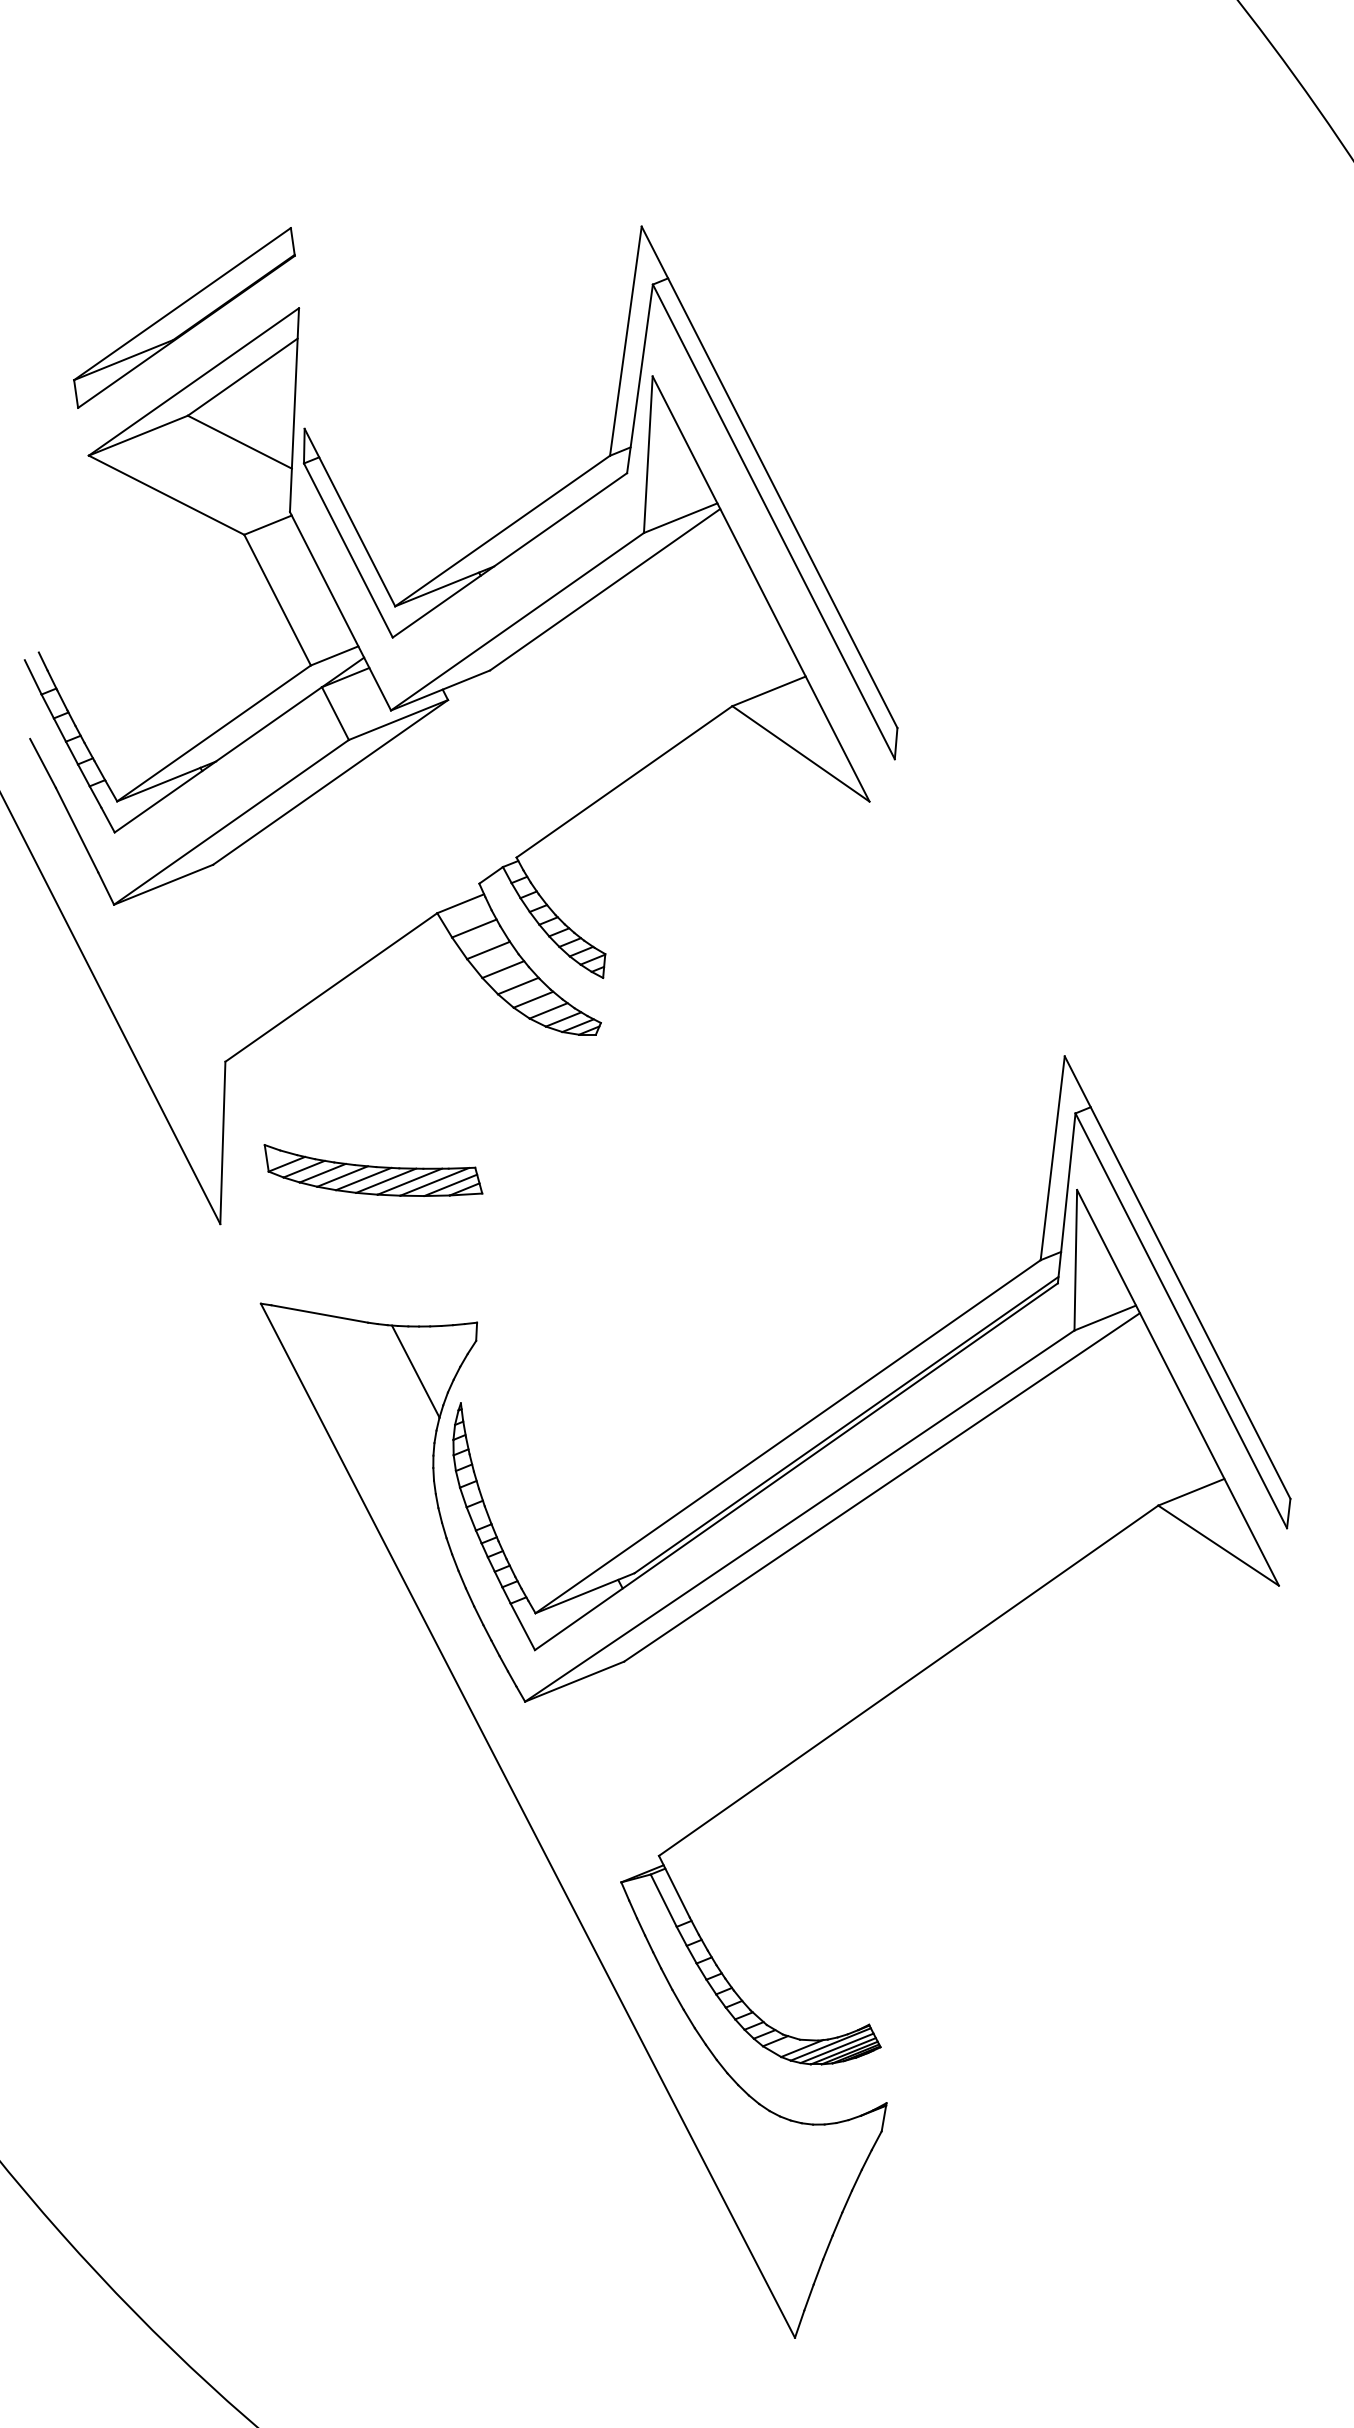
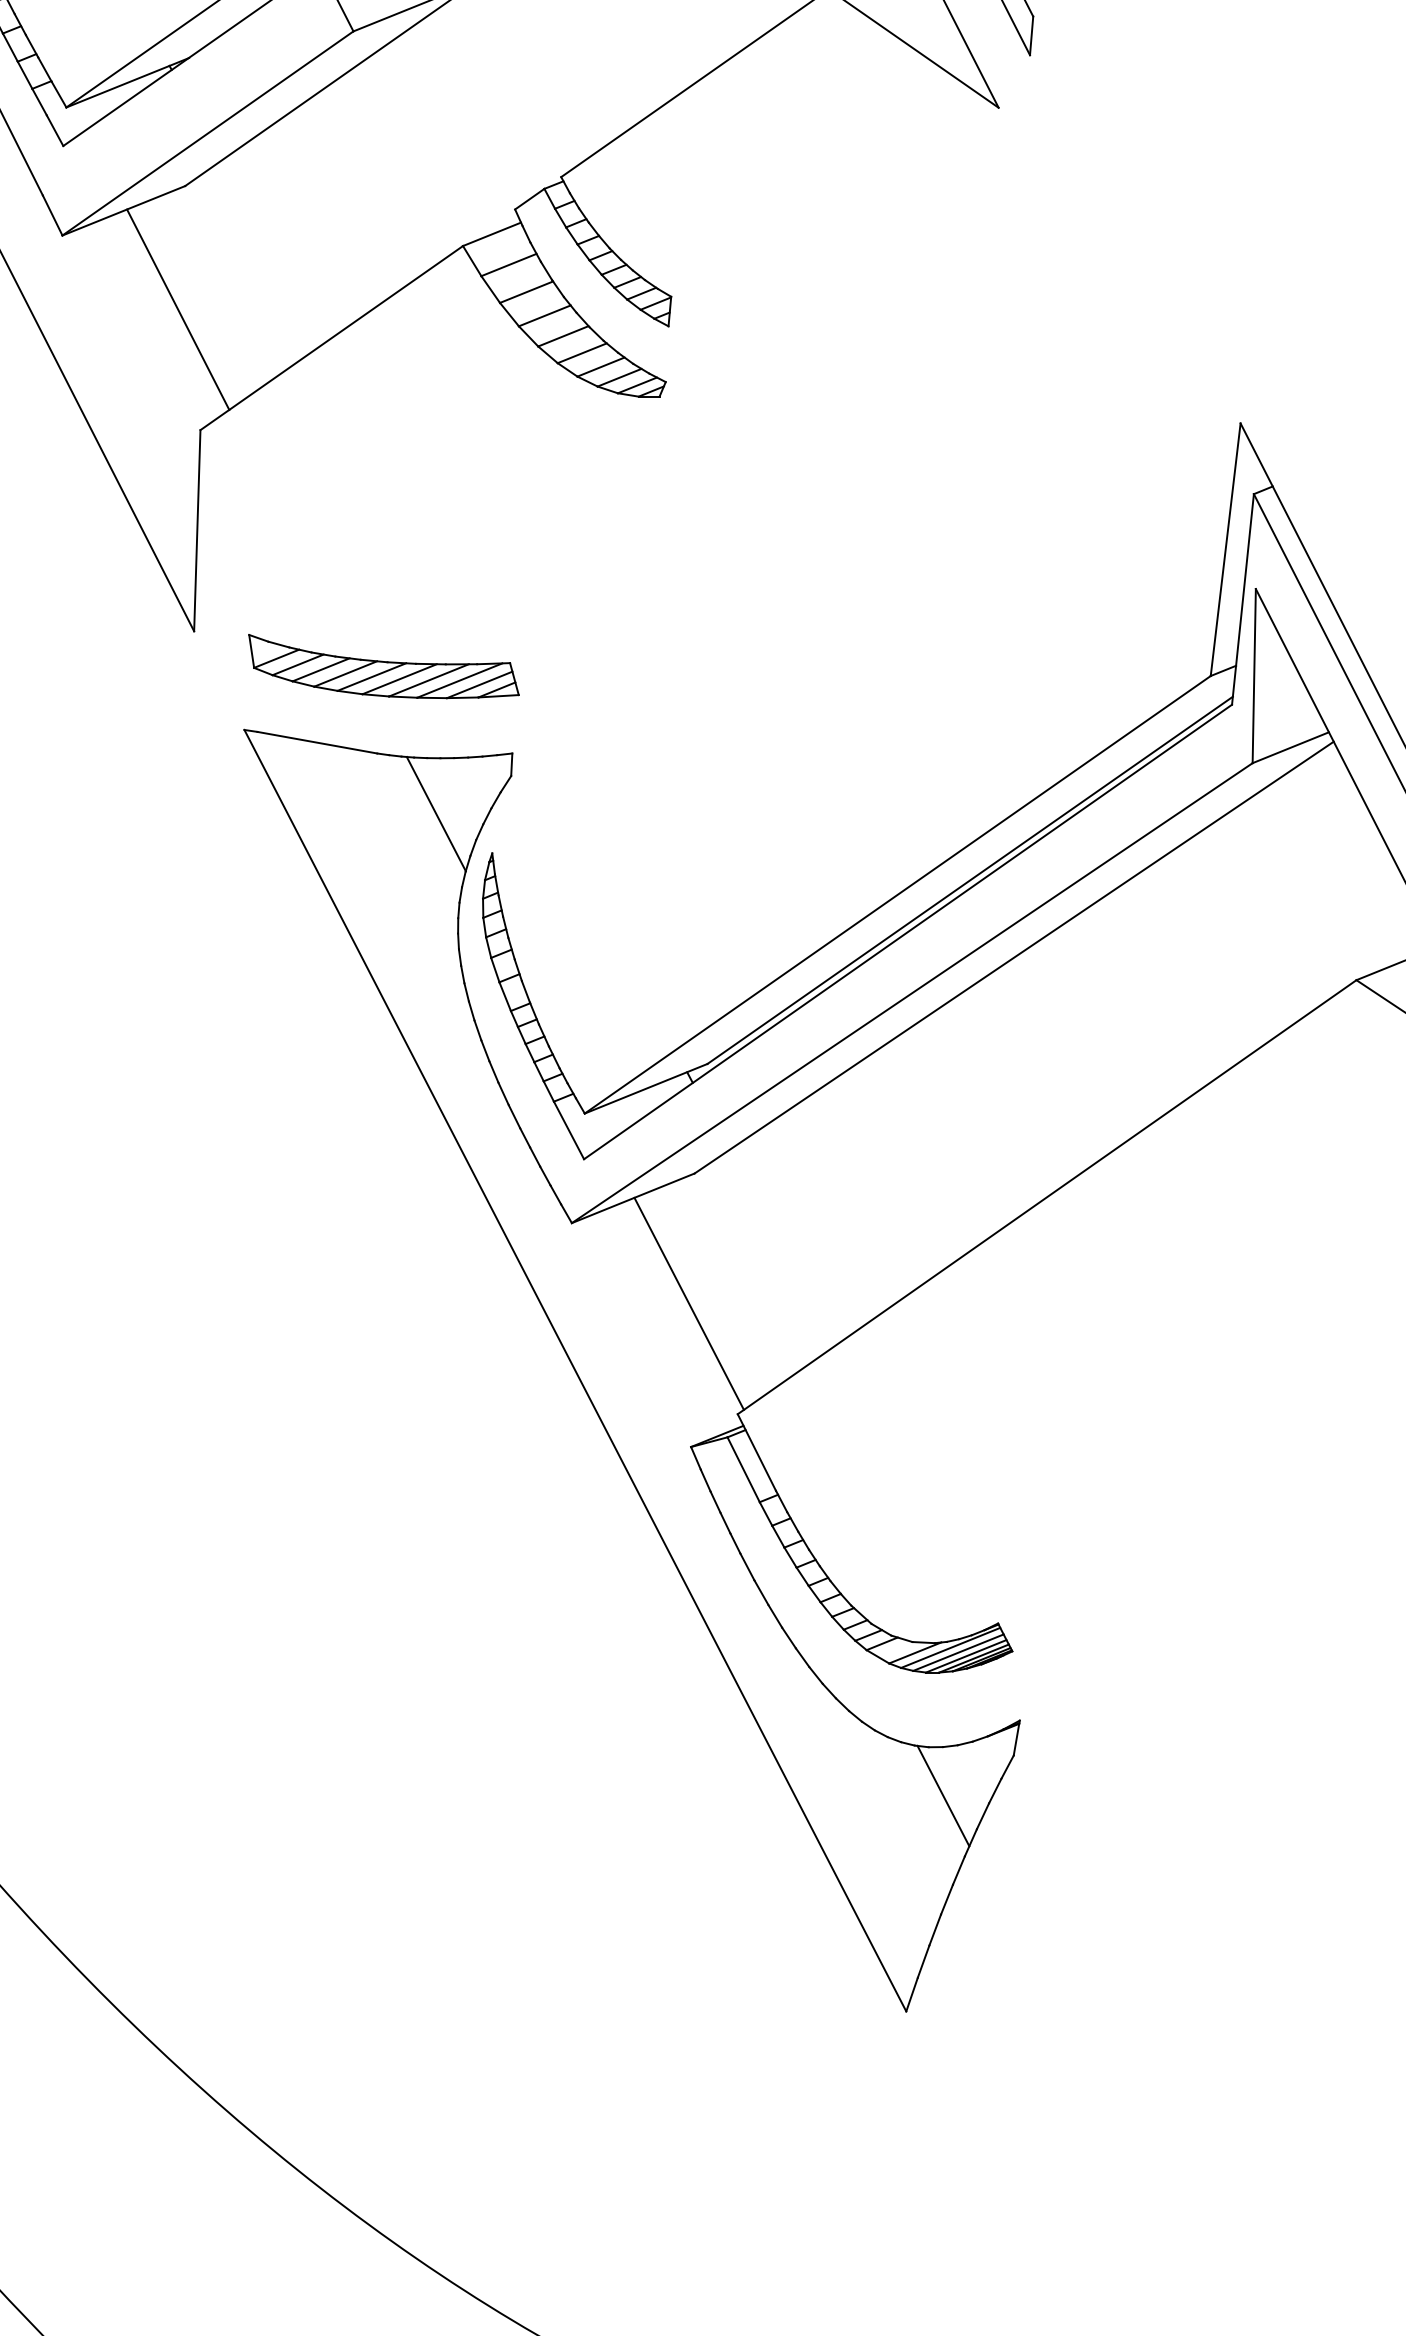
line: (207, 964) -> (178, 309), added
part: (373, 1170) -> (383, 666), moved
line: (619, 1766) -> (688, 1303), added
line: (824, 2163) -> (942, 1795), added

